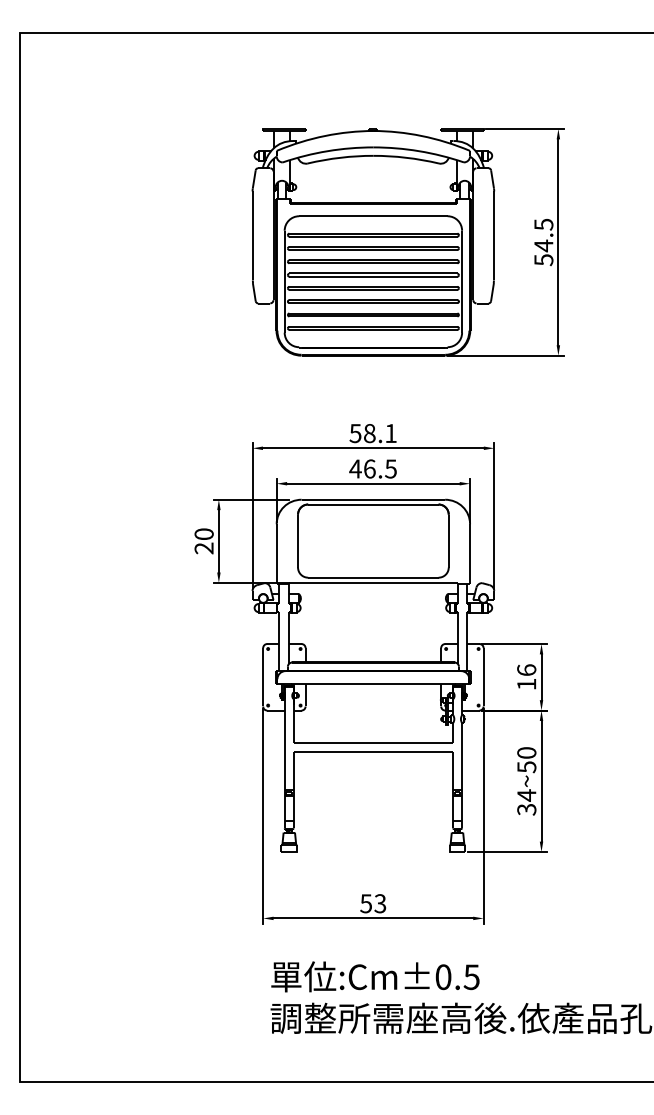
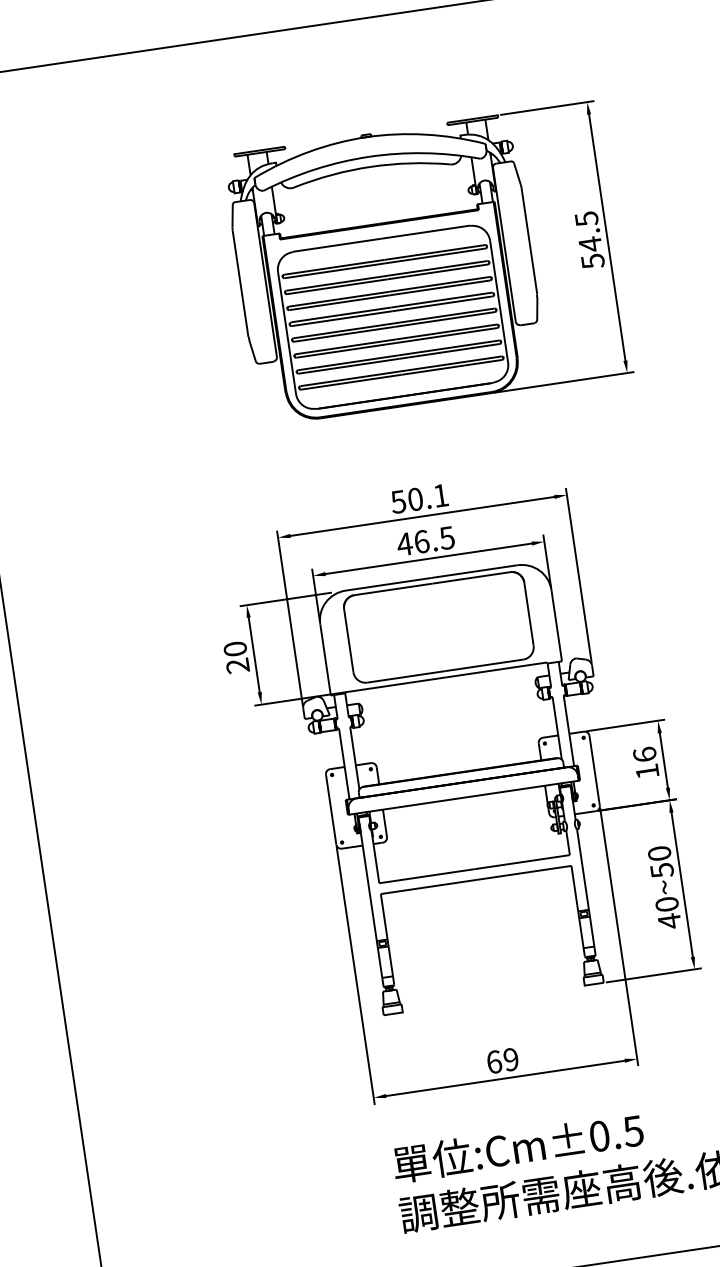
text: (369, 433) -> (415, 499), 58.1 -> 50.1
text: (526, 802) -> (668, 912), 34~50 -> 40~50
text: (373, 903) -> (502, 1060), 53 -> 69

